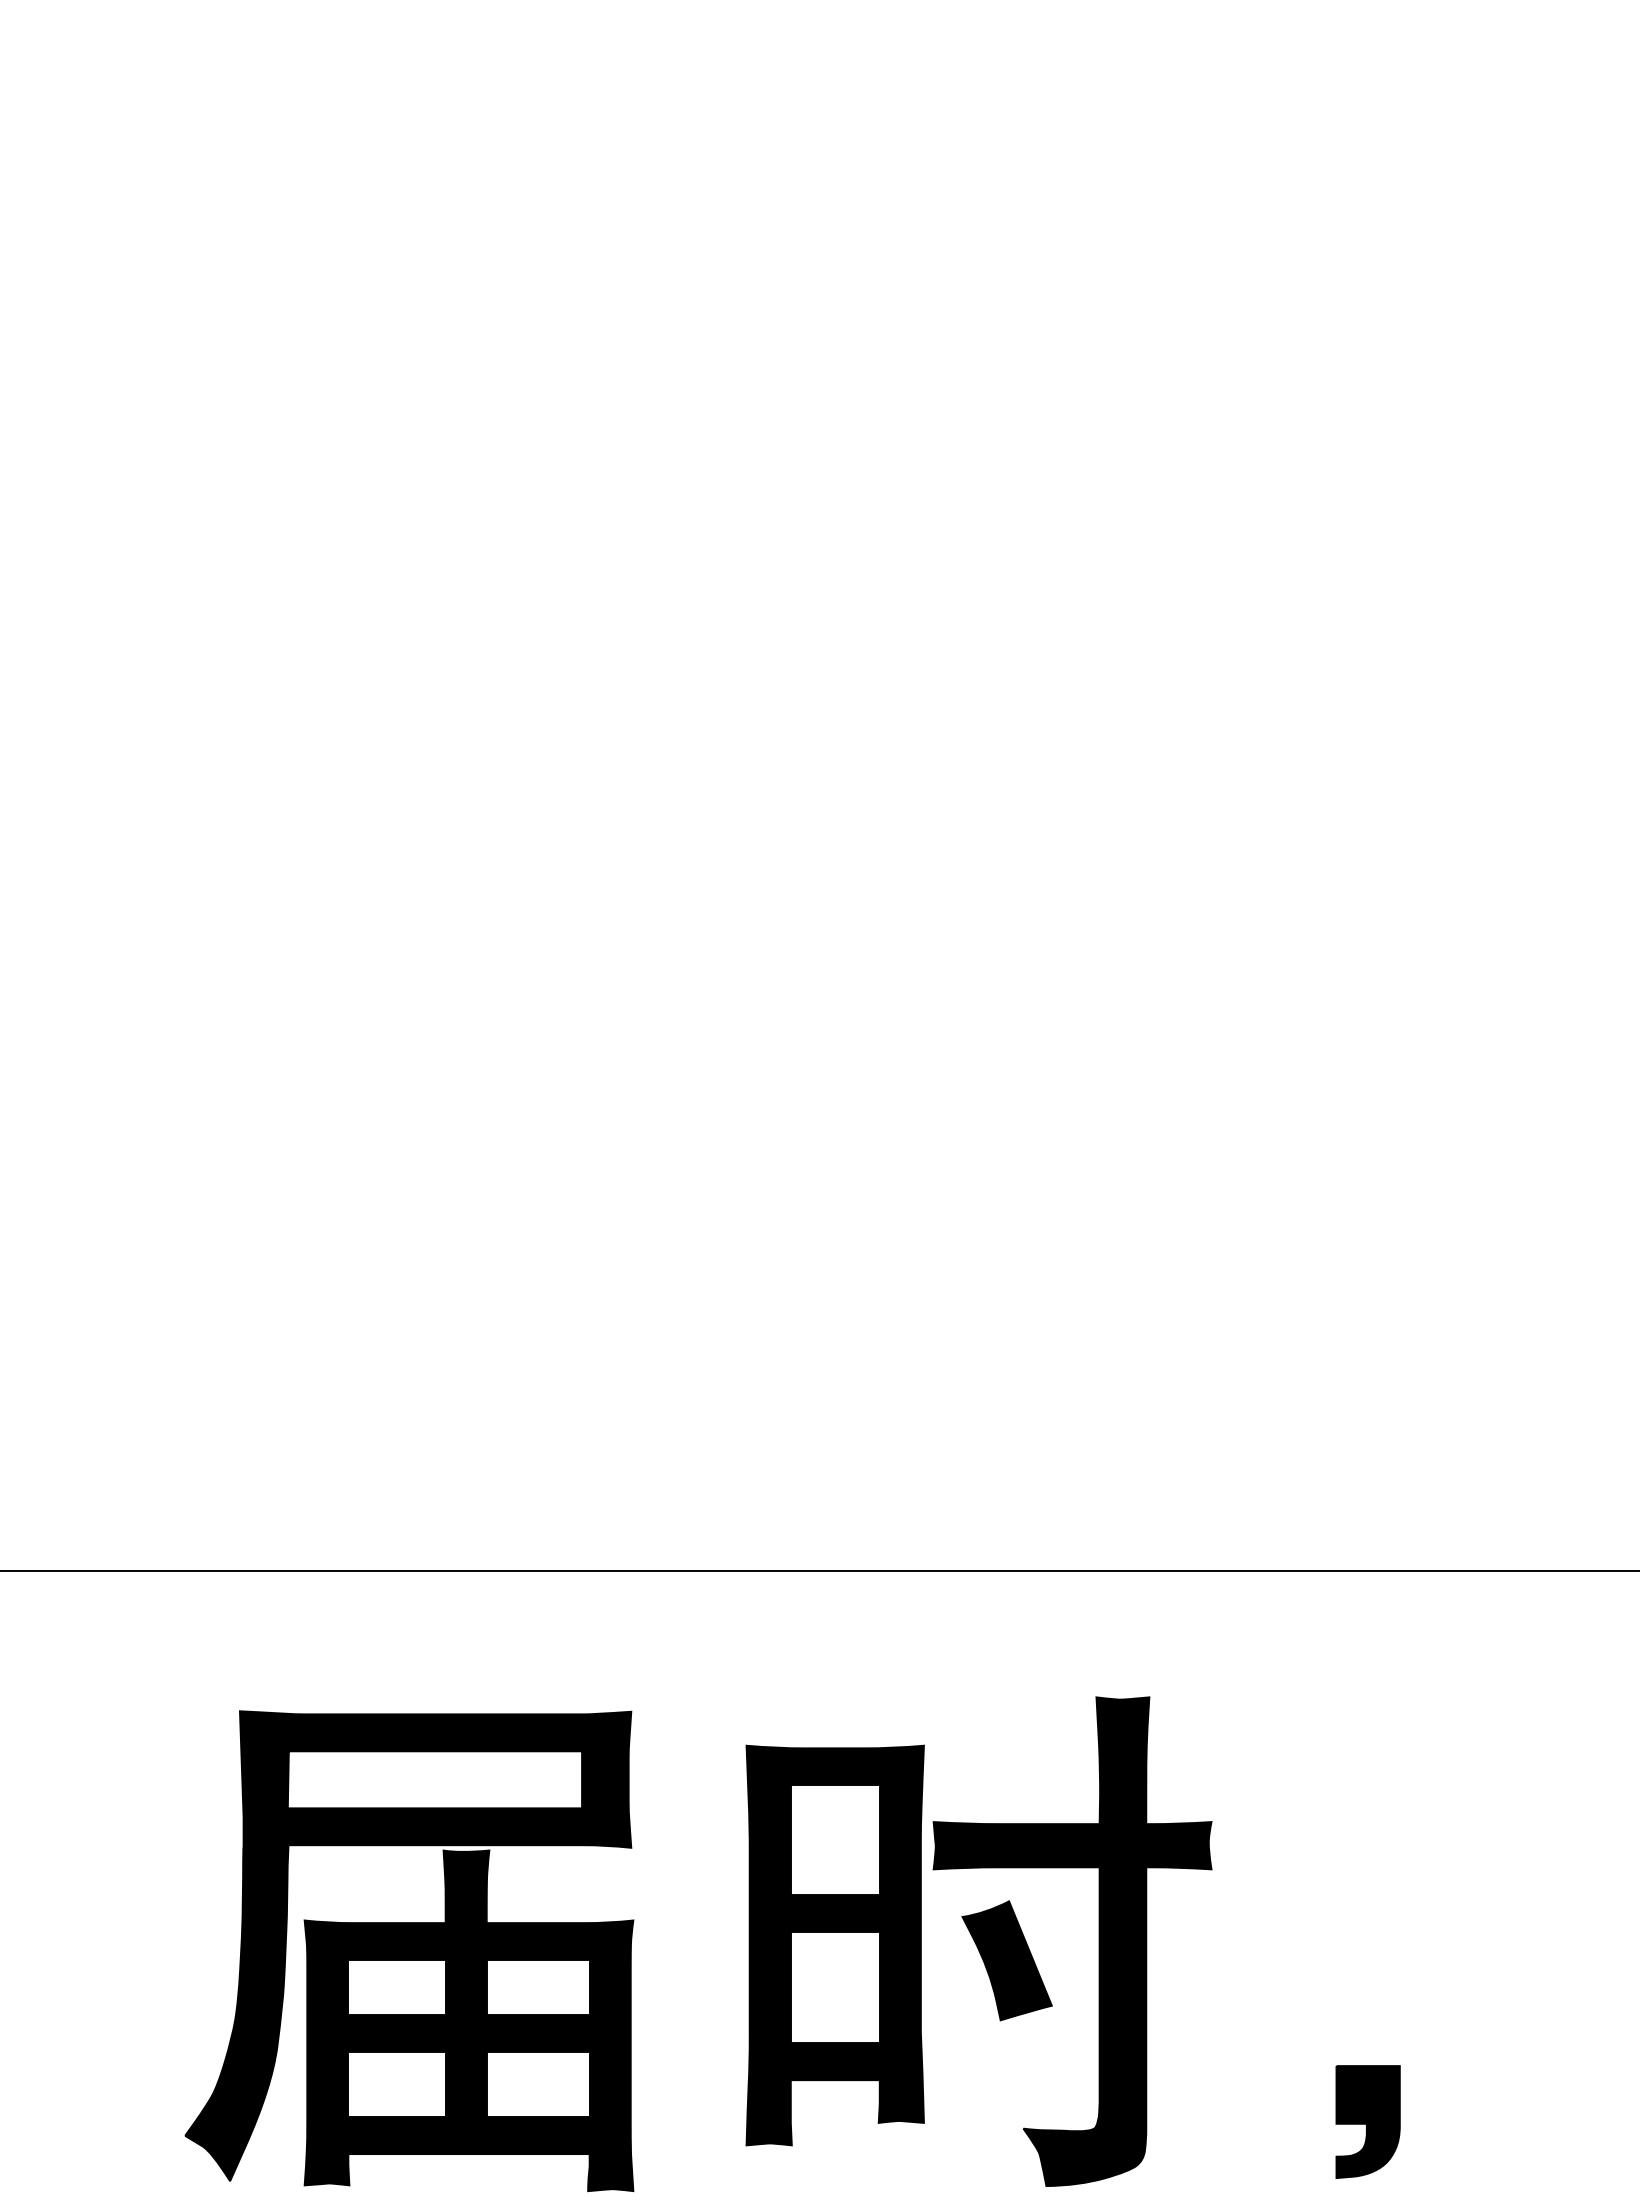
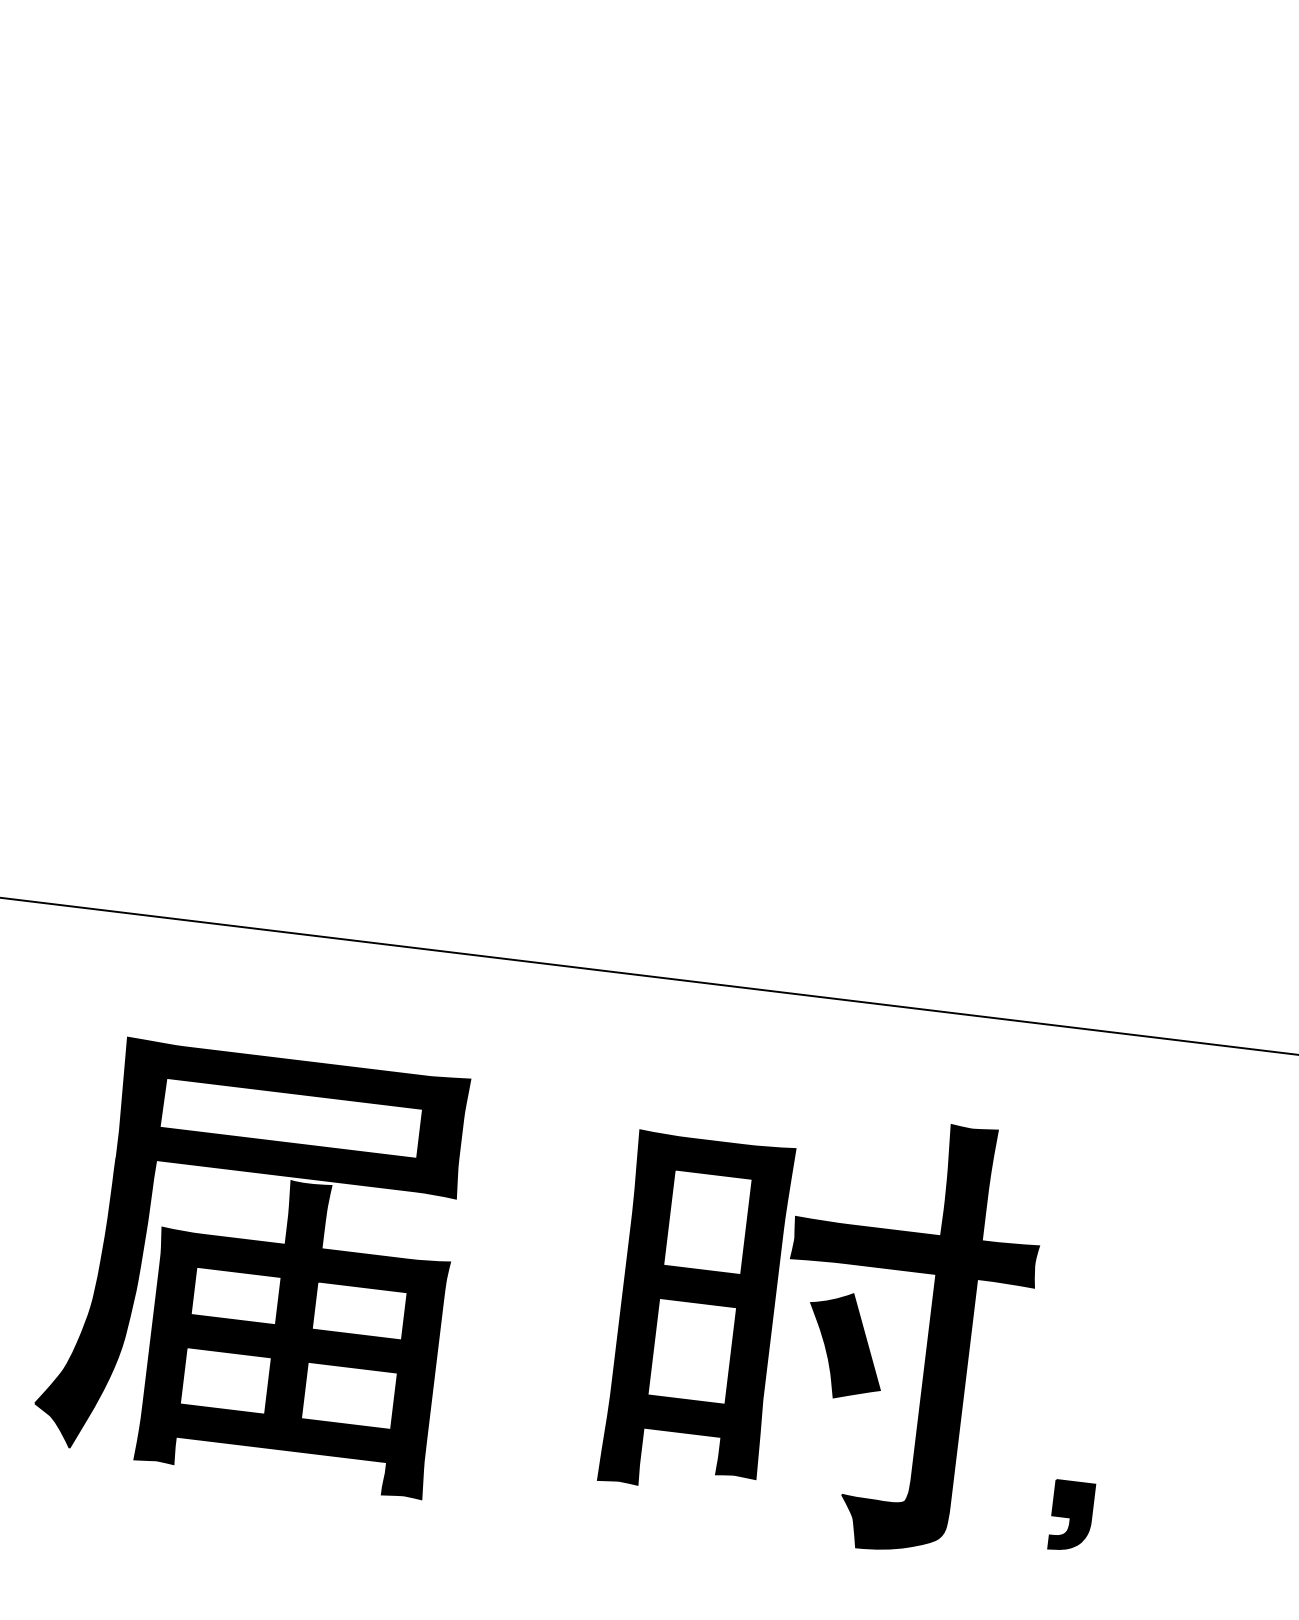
part: (978, 1941) -> (822, 1326), moved
part: (1367, 2121) -> (1071, 1516), size x0.7

